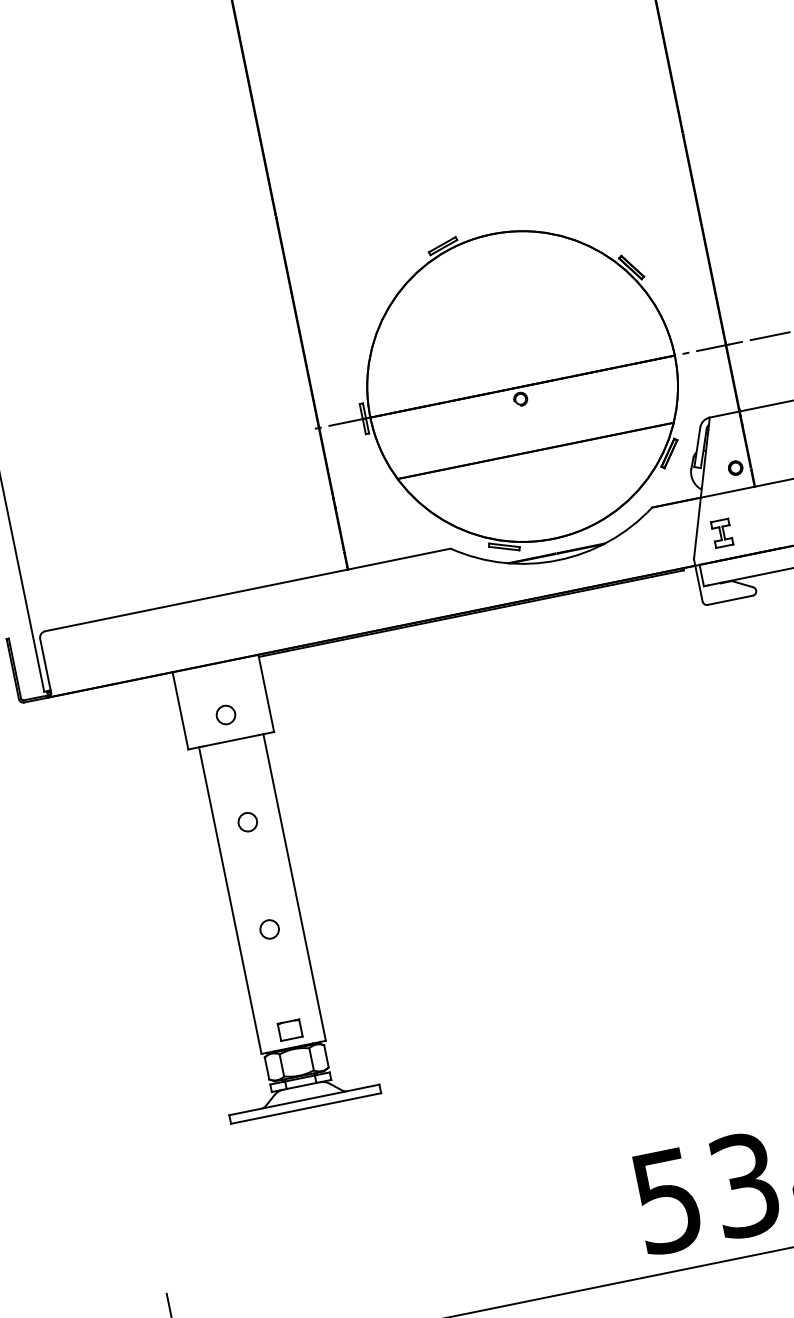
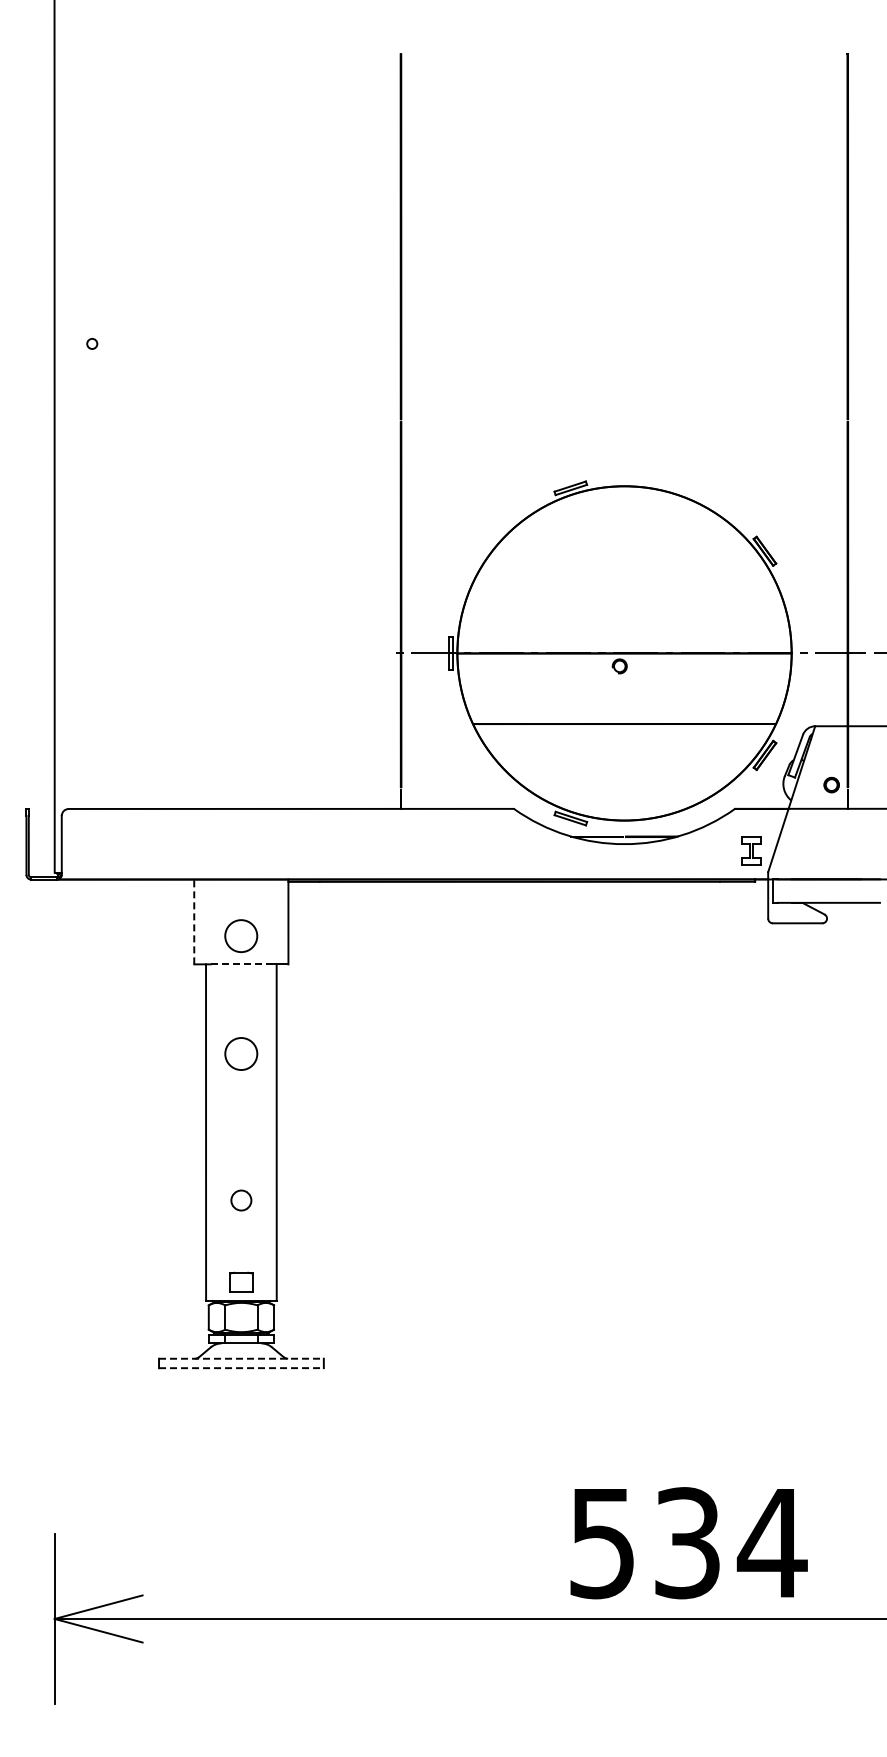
part: (722, 532) -> (751, 850), moved
line: (180, 710) -> (194, 921), solid -> dashed
circle: (226, 714) -> (241, 935), size x1.6
line: (231, 740) -> (241, 964), solid -> dashed
circle: (247, 821) -> (241, 1053), size x1.6
circle: (269, 929) -> (241, 1200), moved
line: (304, 1099) -> (241, 1358), solid -> dashed
line: (306, 1108) -> (241, 1368), solid -> dashed

